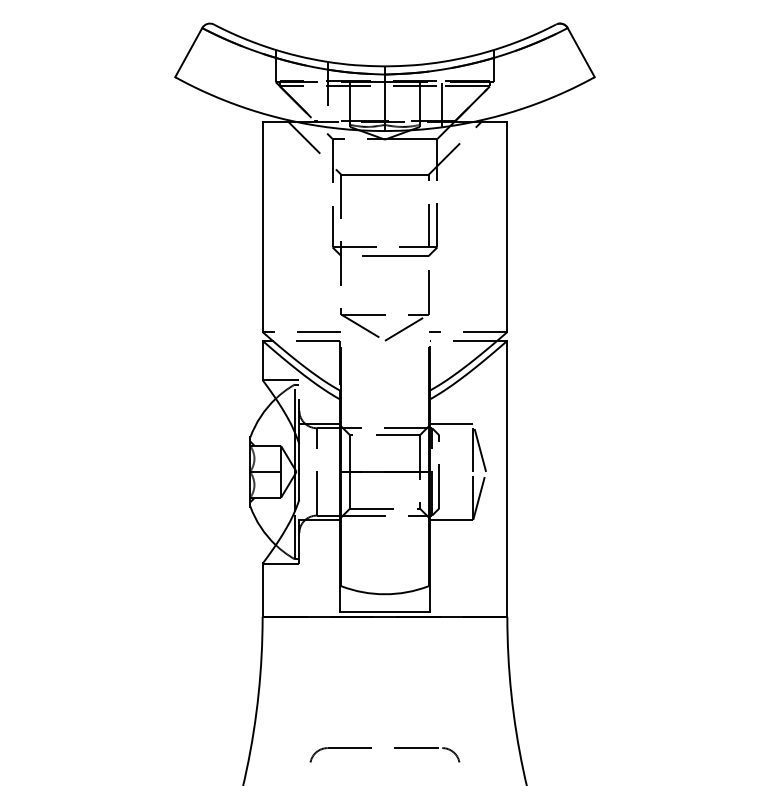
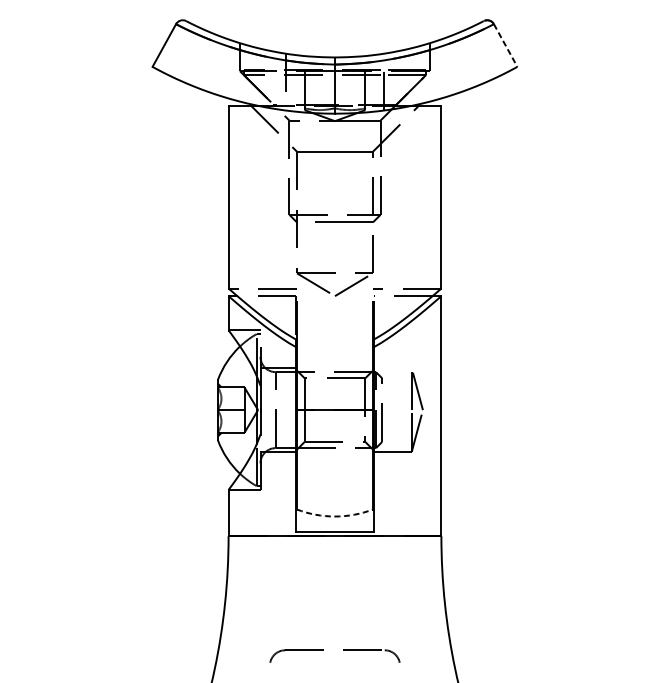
line: (581, 53) -> (505, 46), solid -> dashed
line: (451, 423) -> (392, 368), removed
arc: (385, 594) -> (335, 516), solid -> dashed

